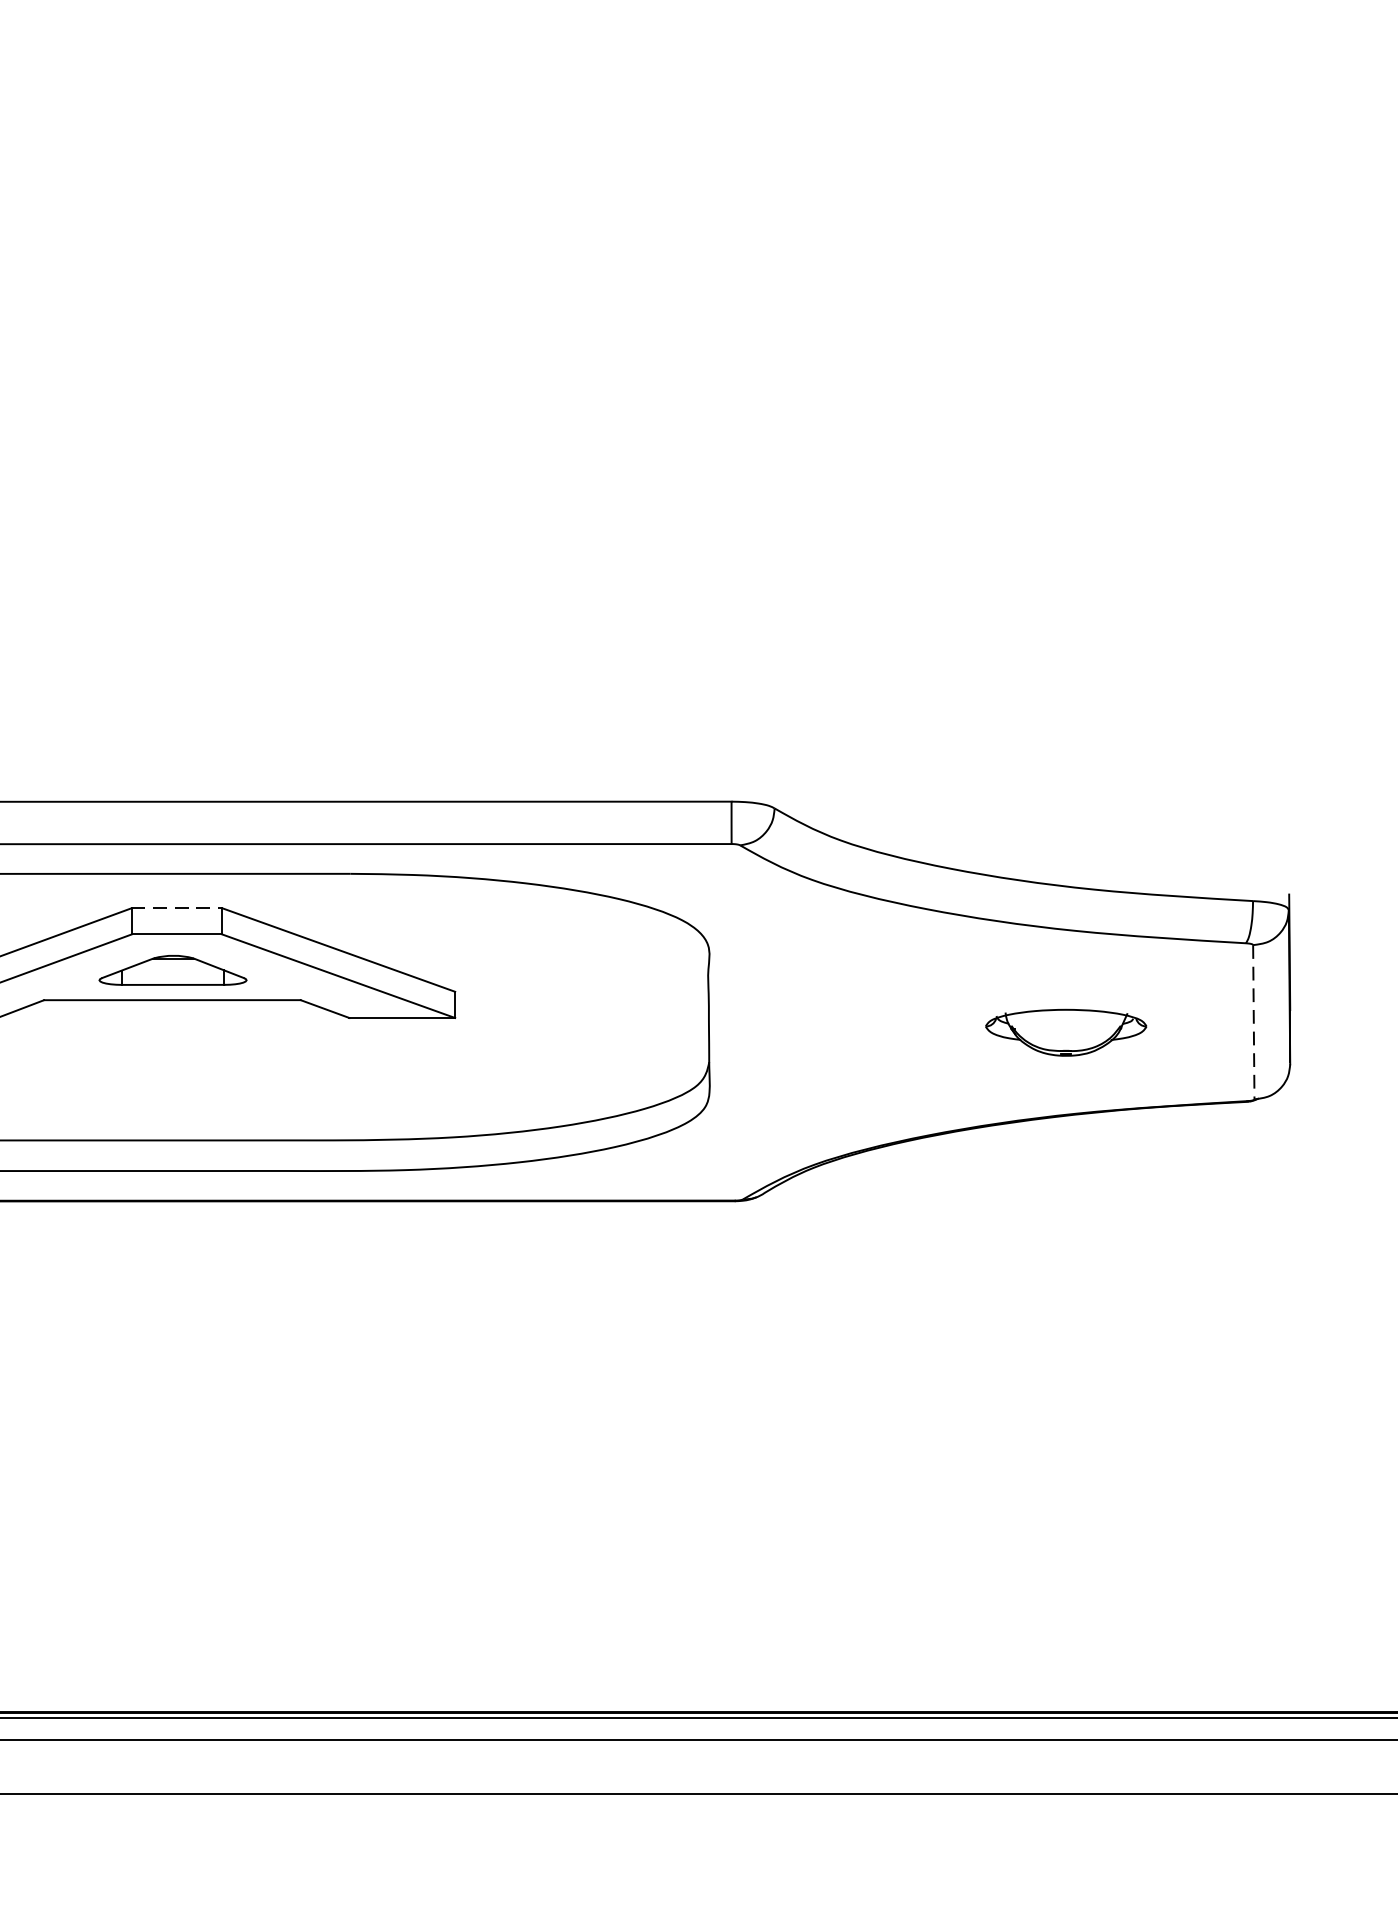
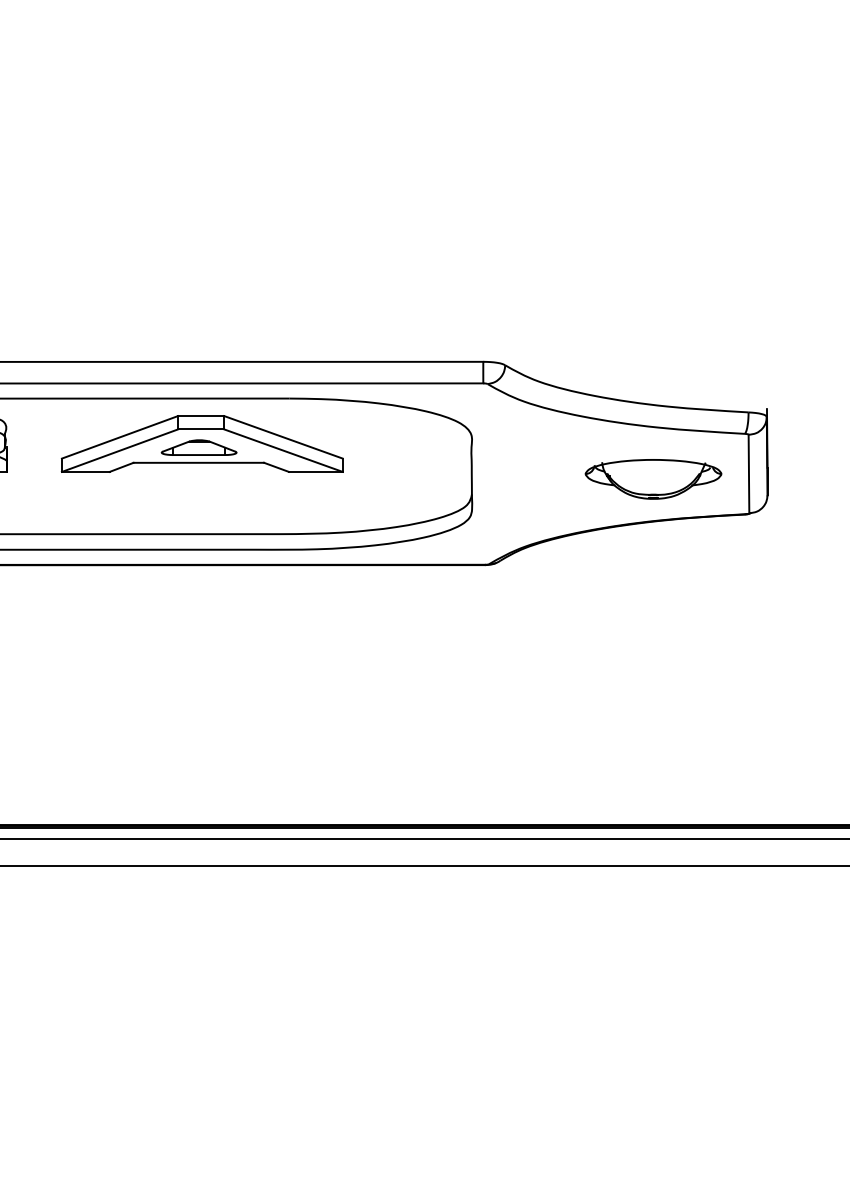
line: (177, 909) -> (201, 416), dashed -> solid
line: (1252, 1023) -> (748, 474), dashed -> solid
part: (1066, 1032) -> (653, 479), size x1.67

